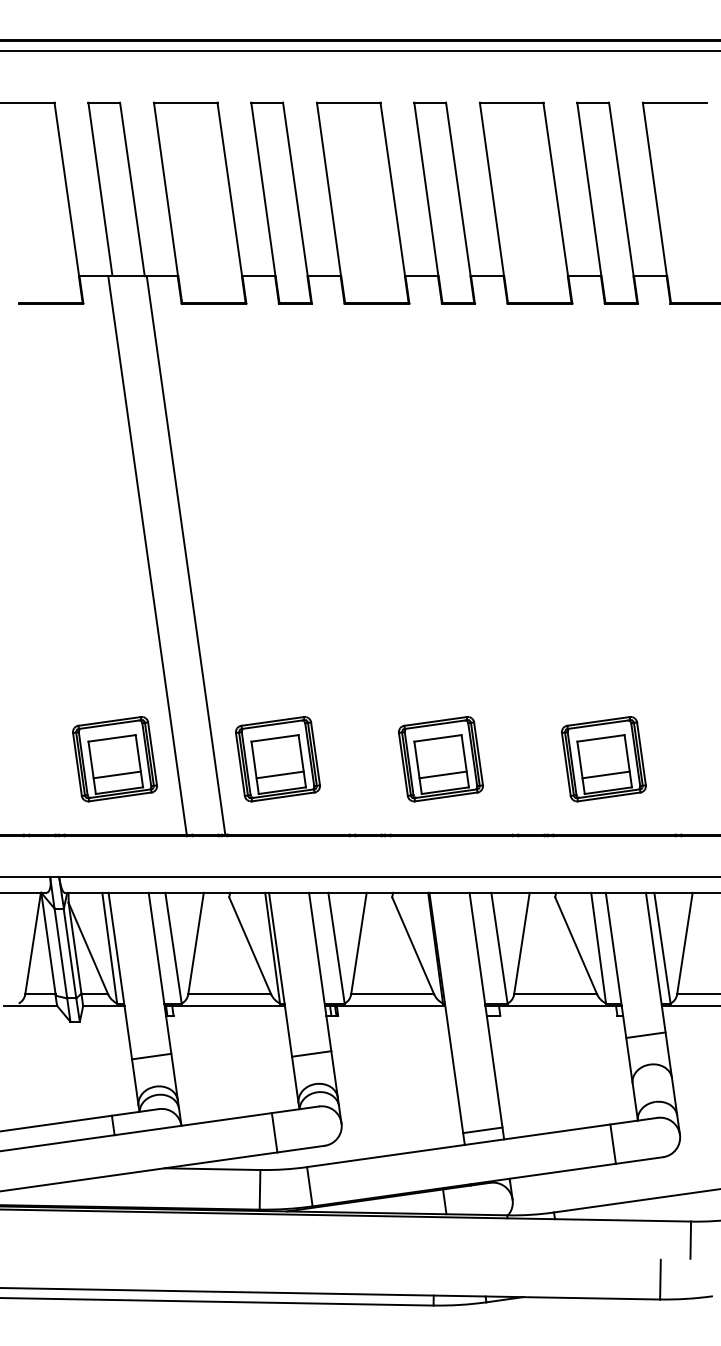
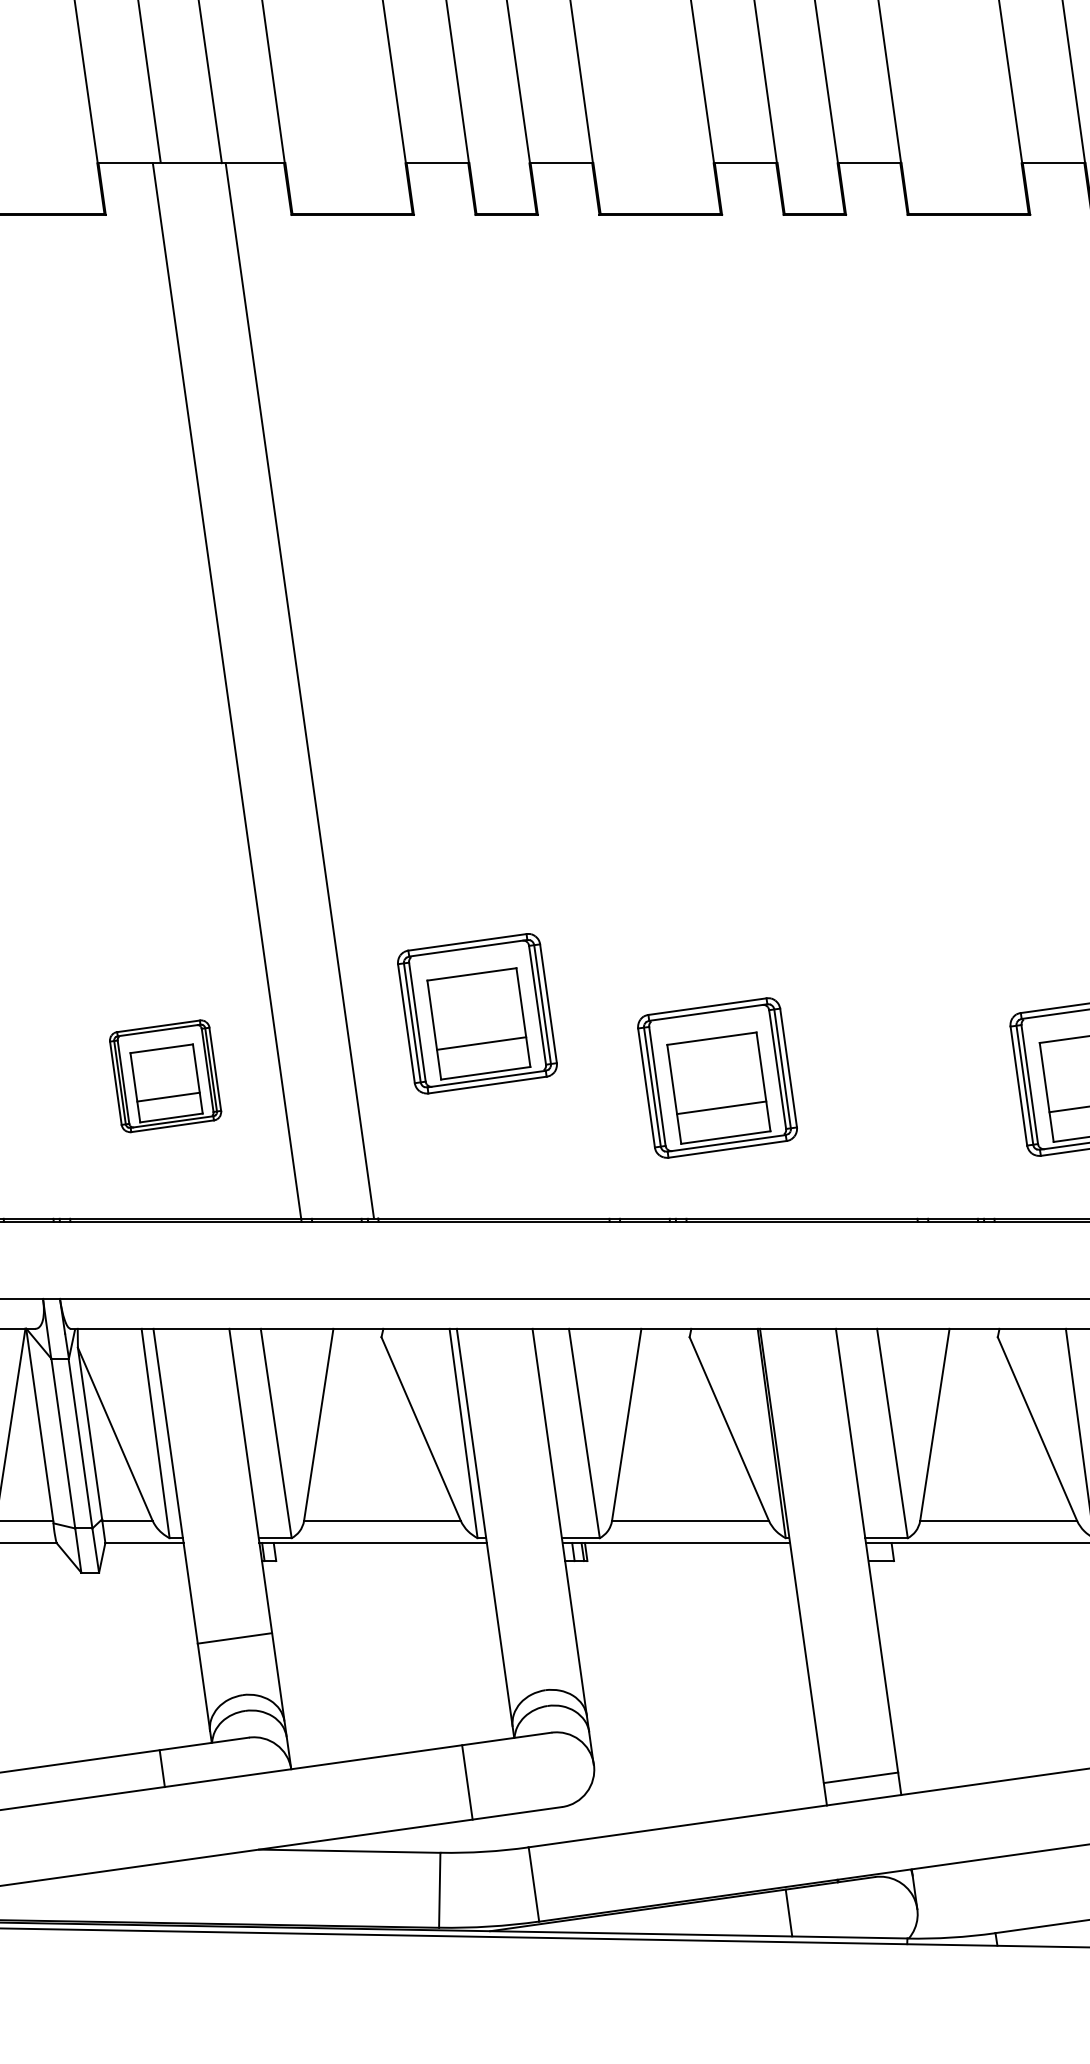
part: (114, 759) -> (164, 1076), size x0.7
part: (277, 759) -> (476, 1014), moved
part: (440, 759) -> (716, 1078), moved
line: (311, 1053) -> (537, 1632), removed

